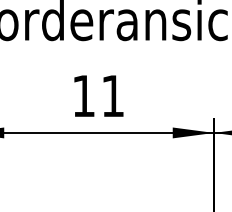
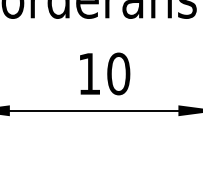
text: (112, 95) -> (118, 73), 11 -> 10

